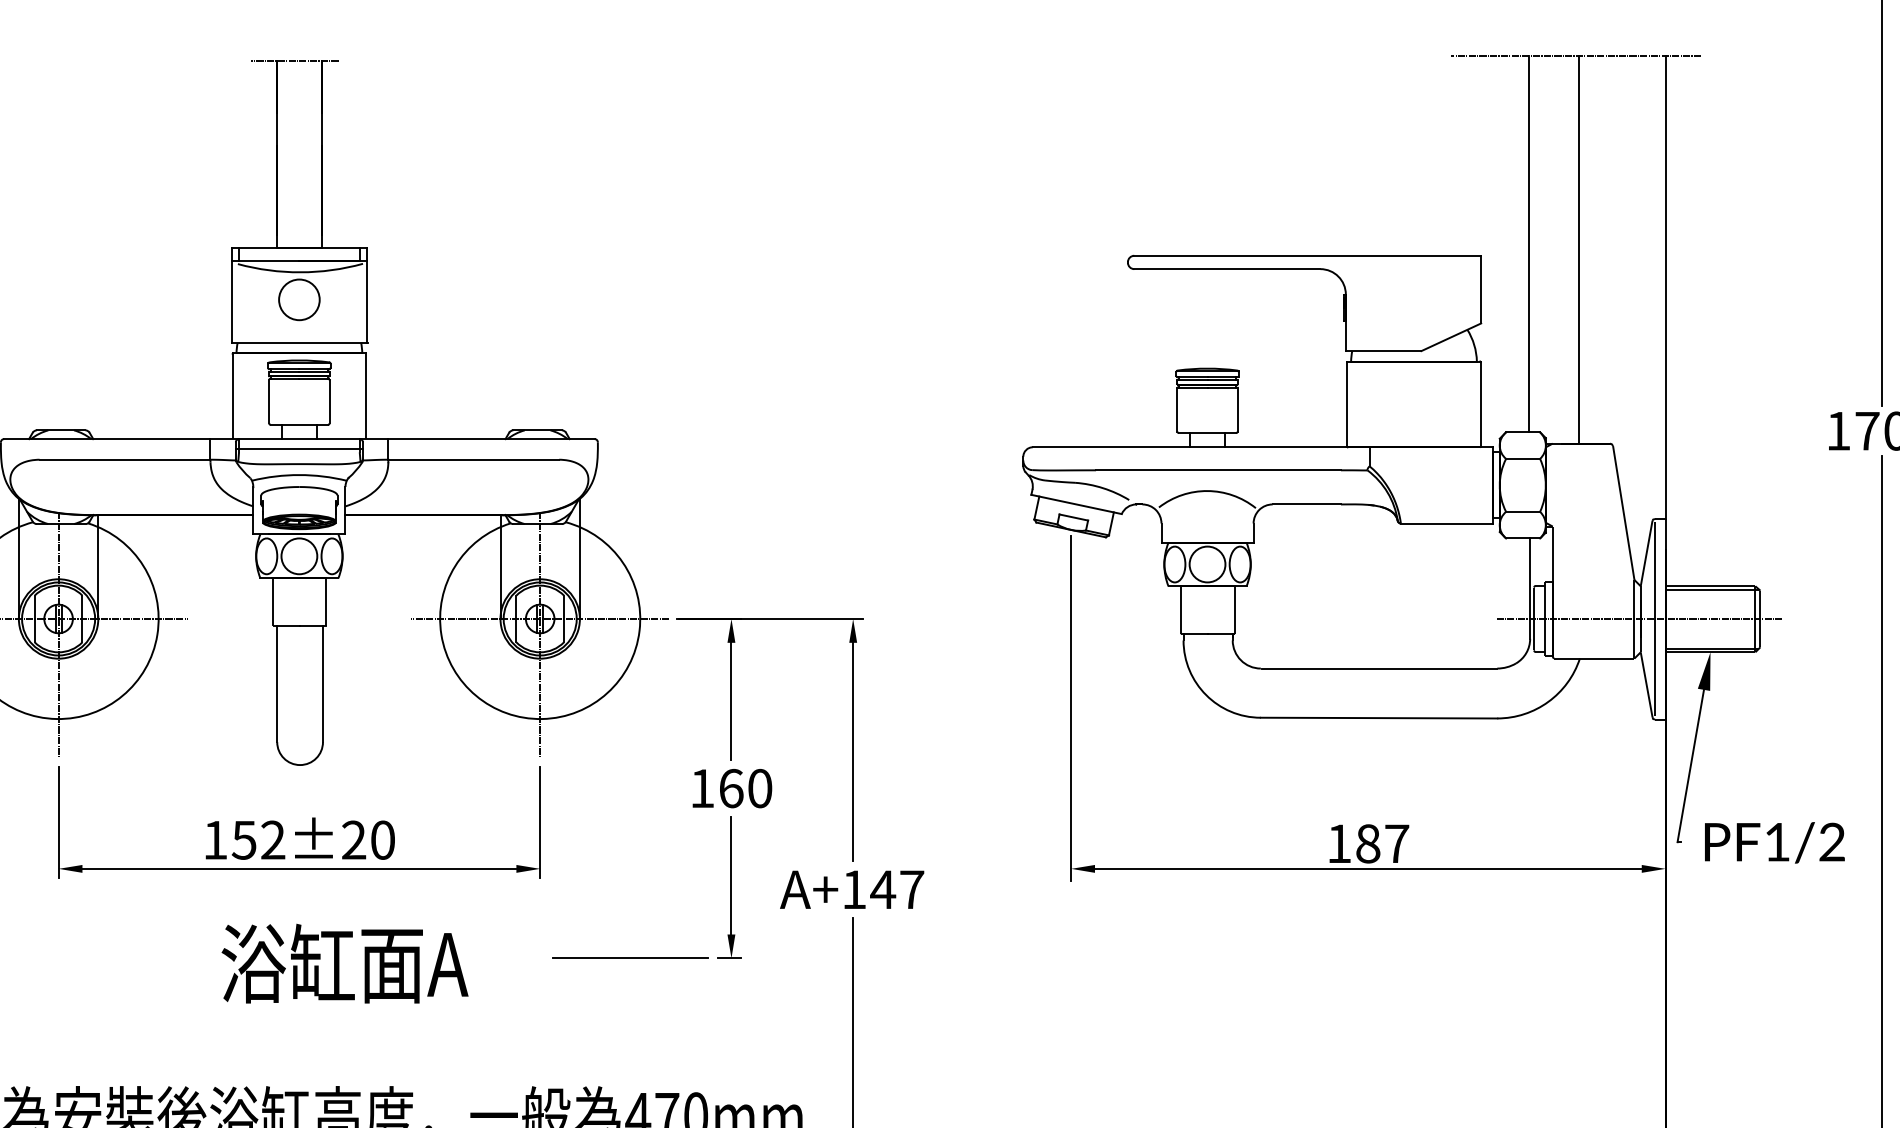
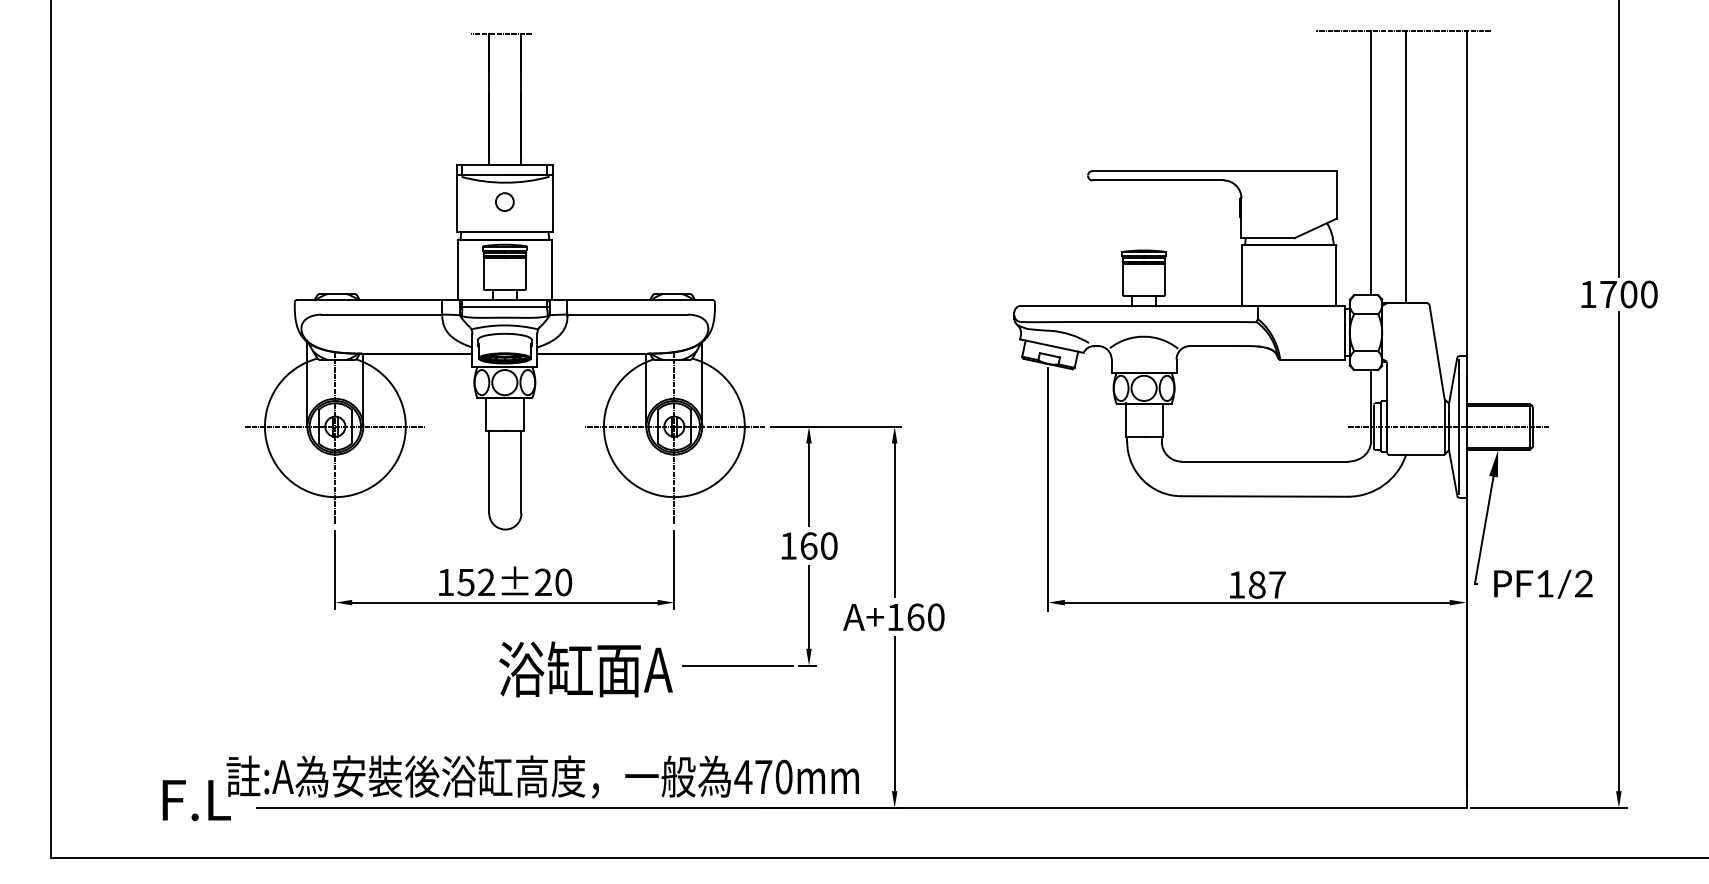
circle: (298, 300) -> (504, 202), size x0.62
text: (896, 890) -> (925, 617), A+147 -> A+160
text: (344, 963) -> (585, 669), moved

